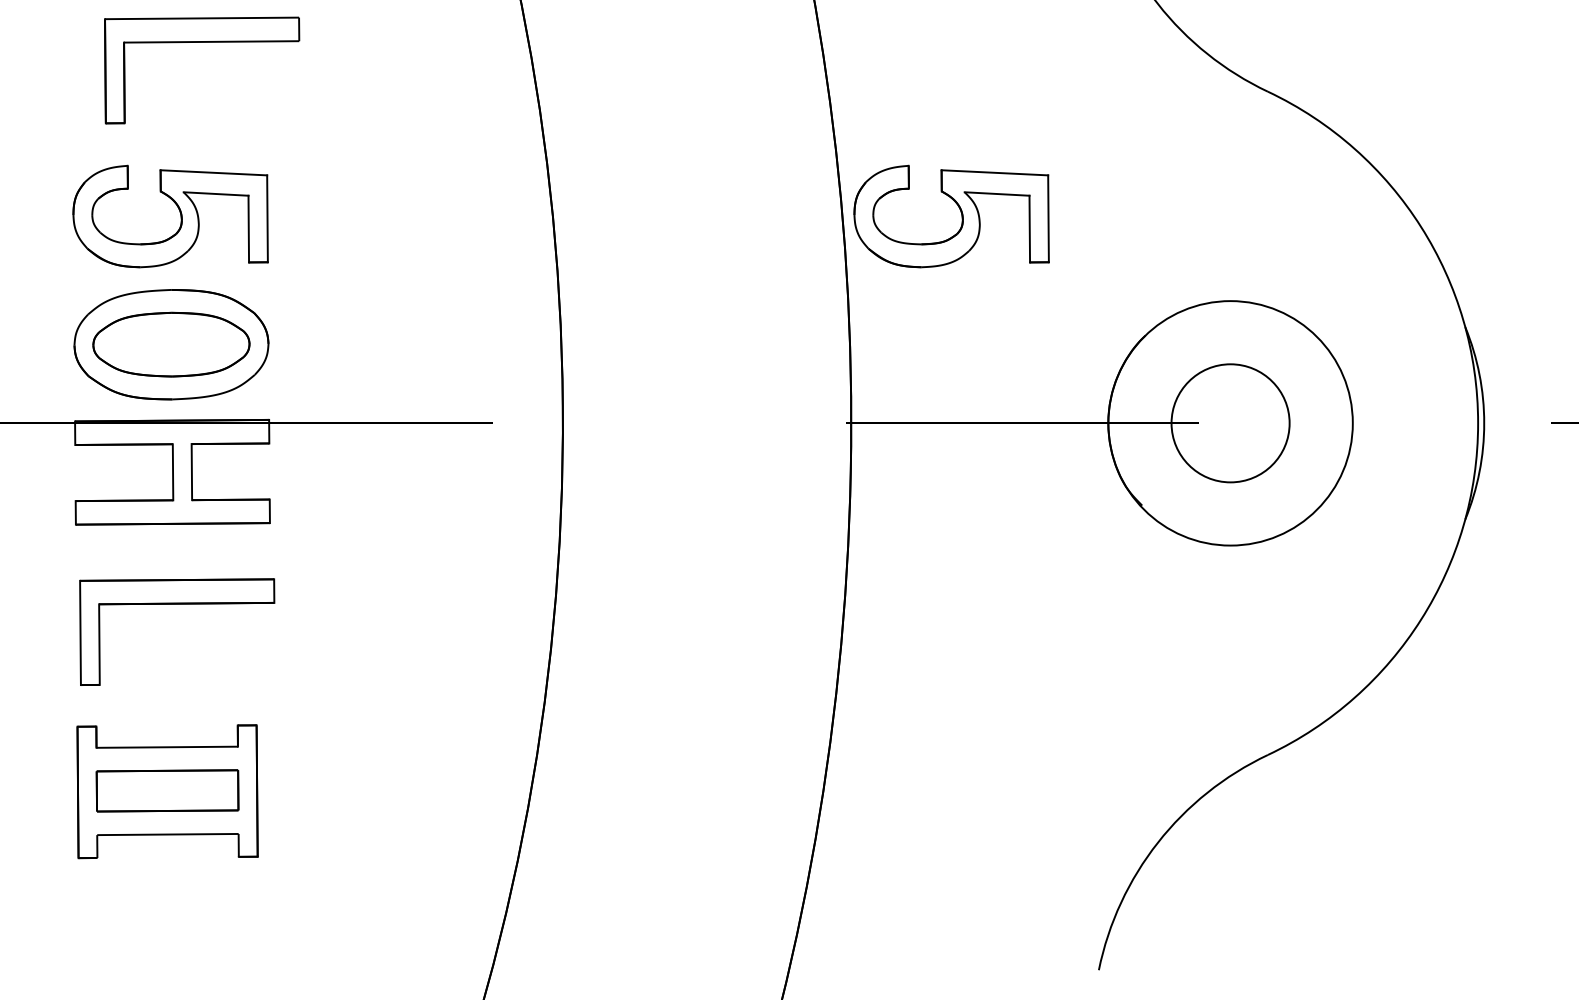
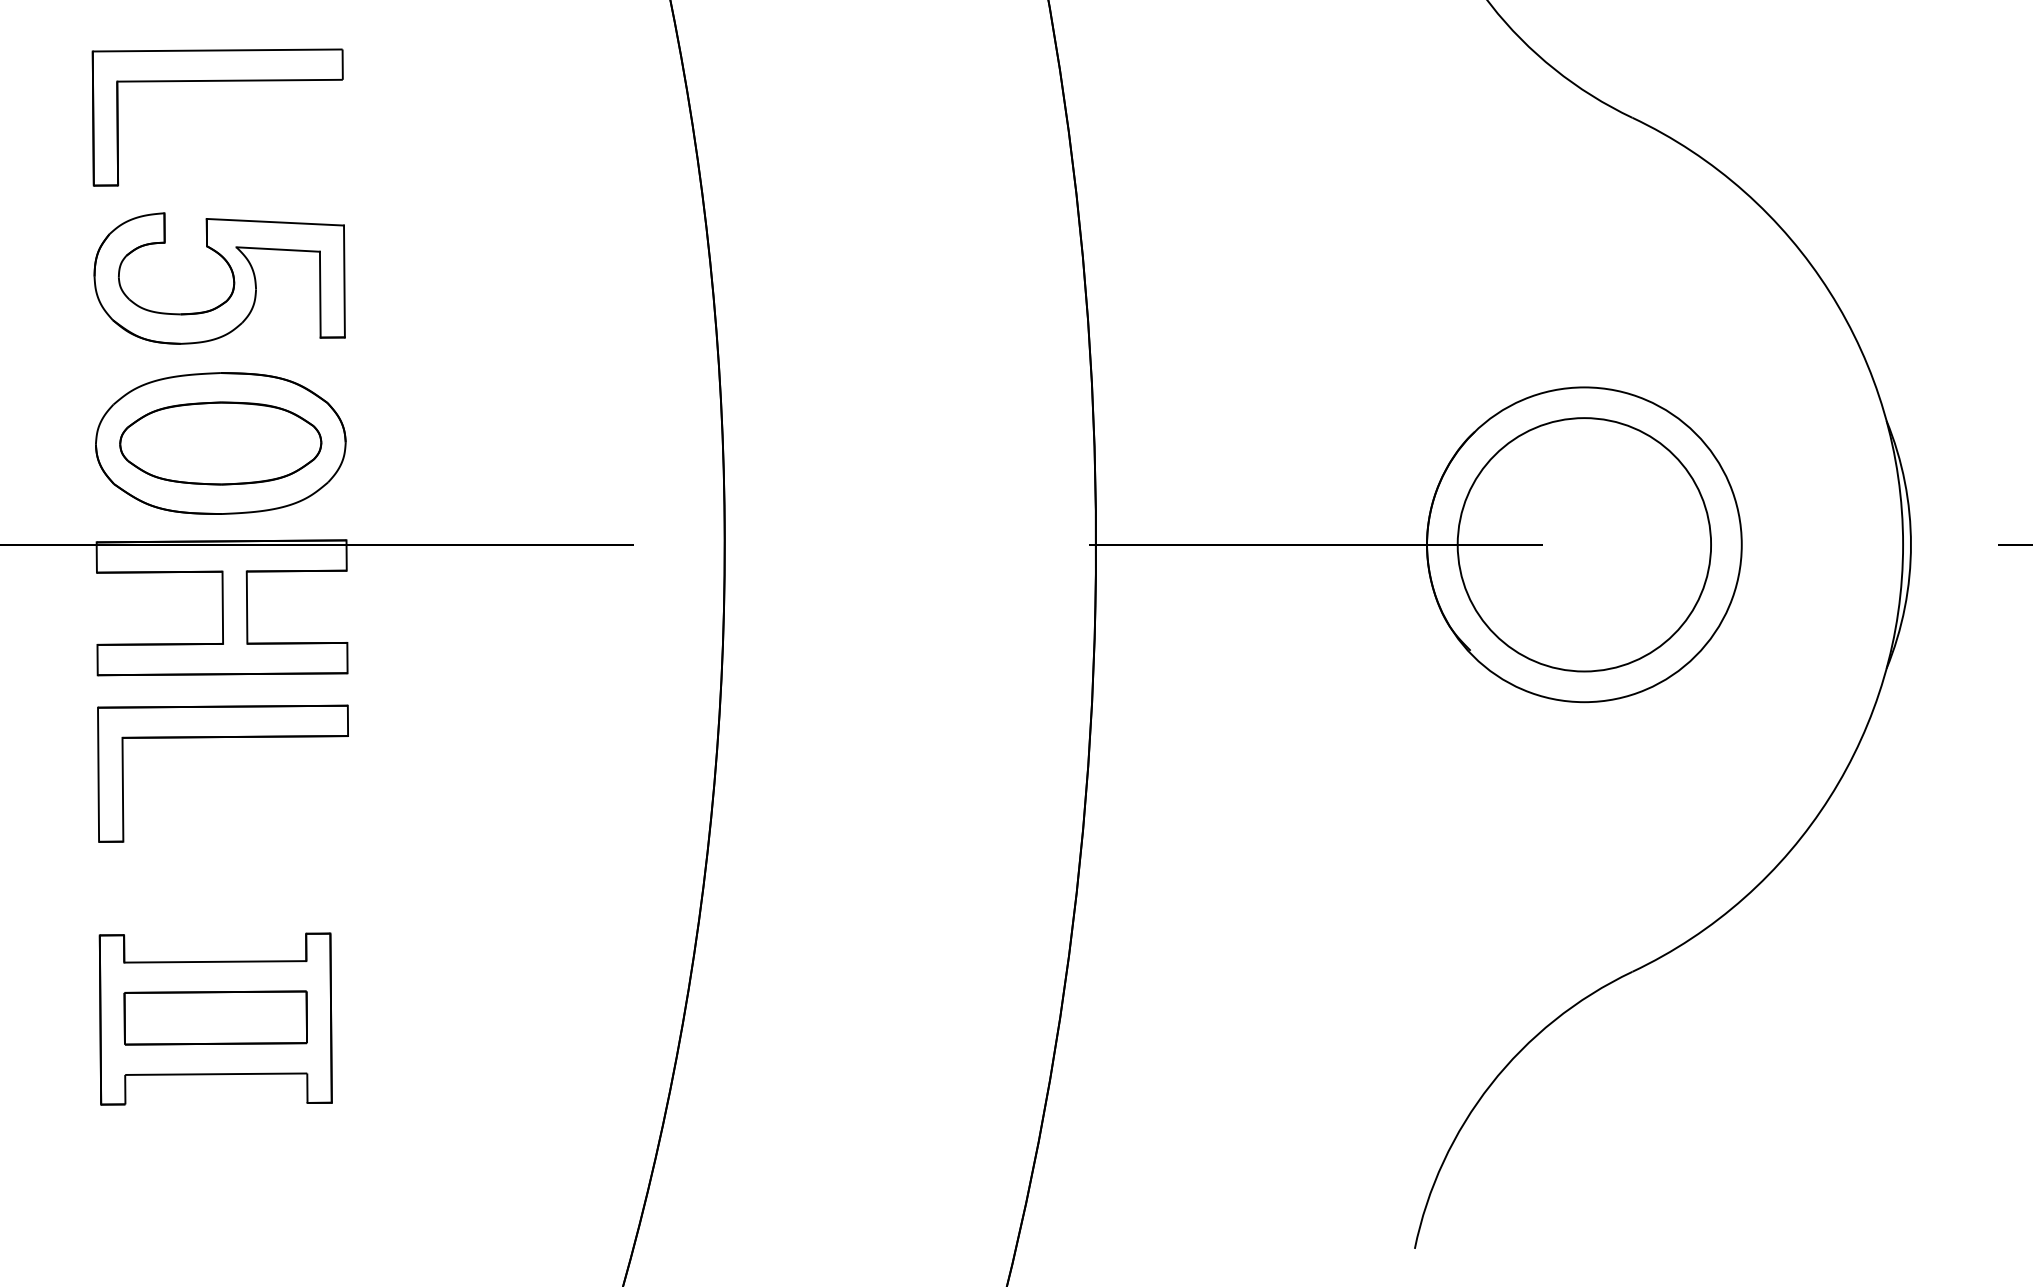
part: (202, 42) -> (218, 81), moved
part: (960, 212) -> (1236, 273), removed
circle: (1230, 422) -> (1584, 543), size x1.67
part: (177, 604) -> (223, 738), moved

